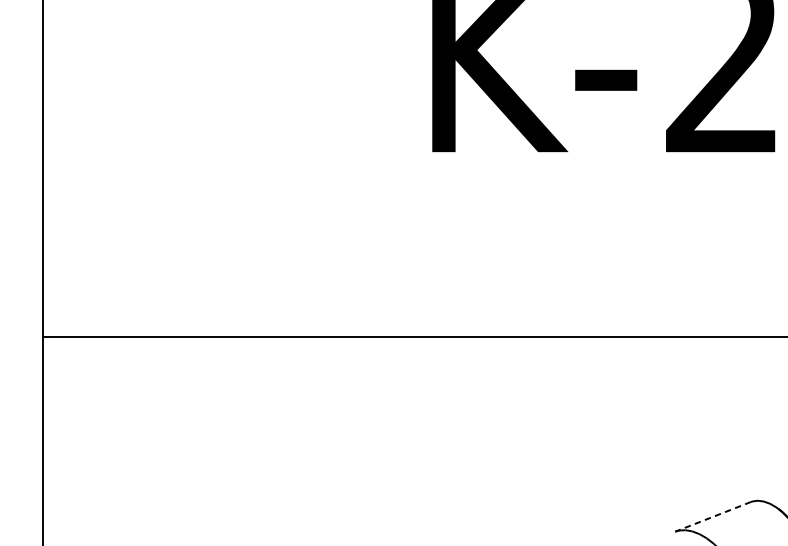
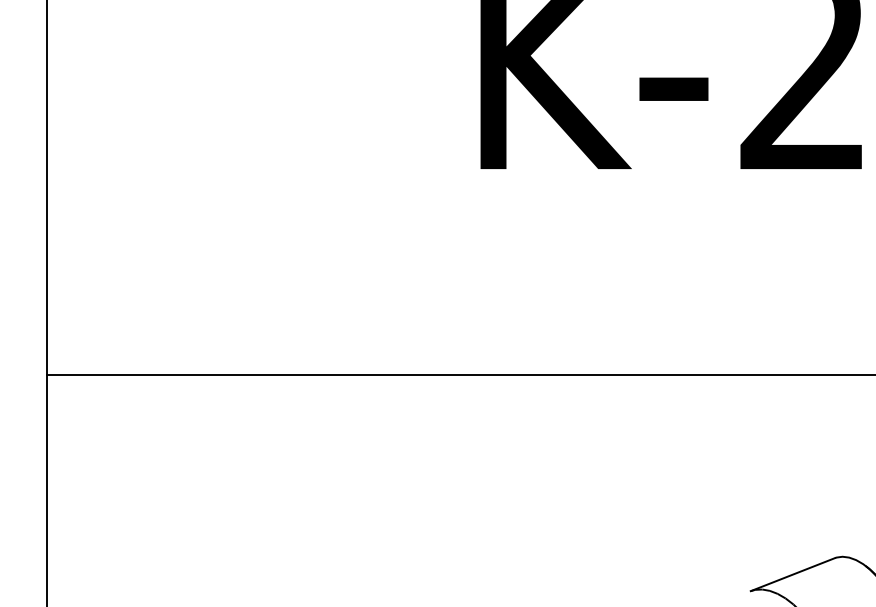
line: (712, 516) -> (792, 574), dashed -> solid

